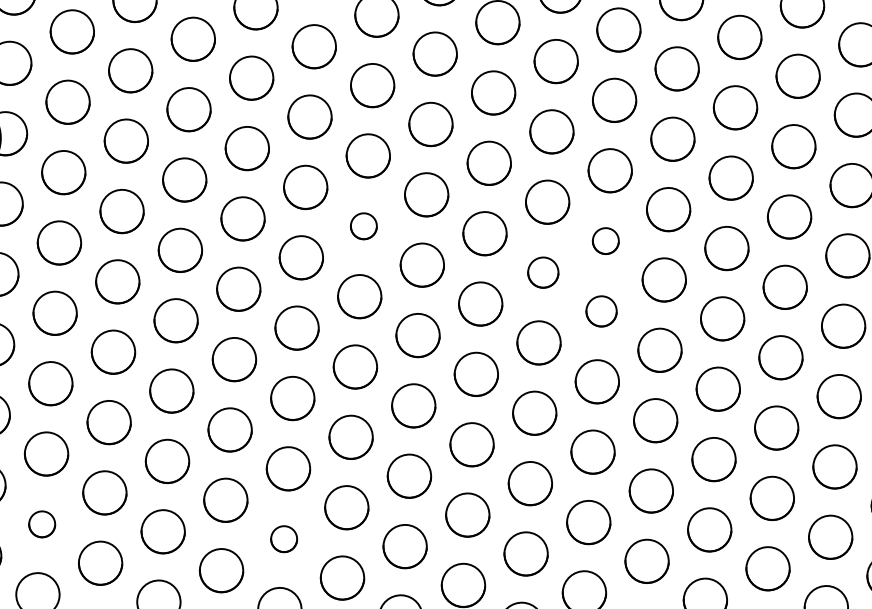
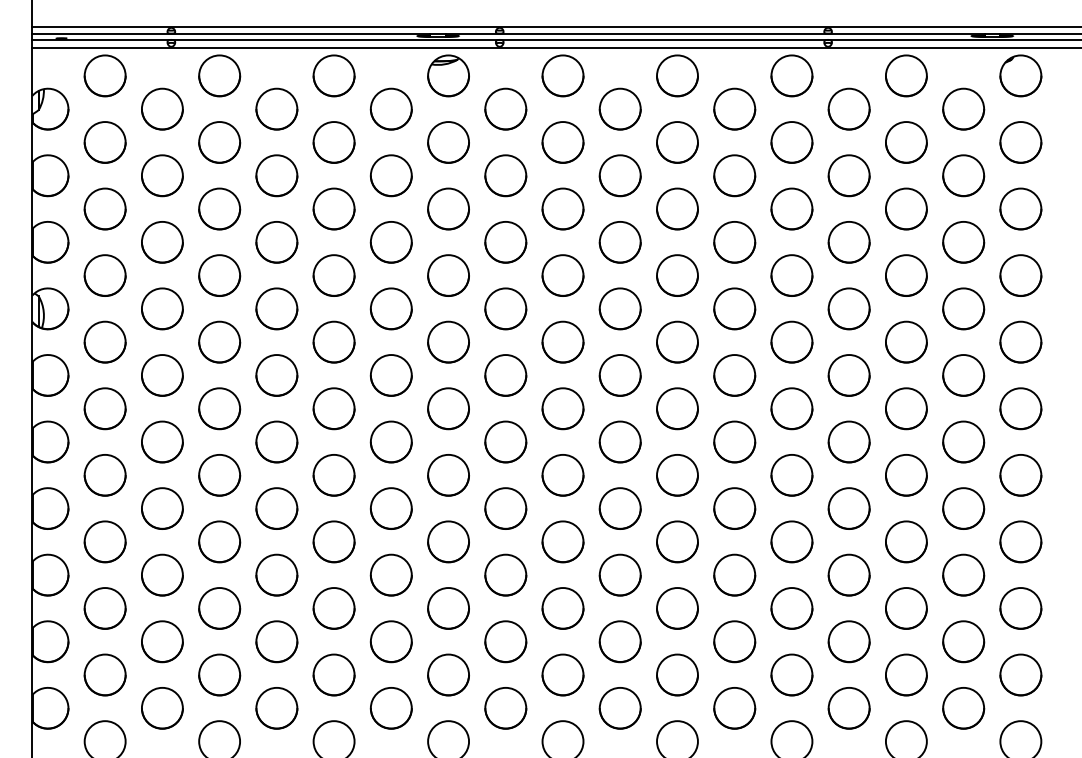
part: (363, 226) -> (390, 375), size x1.67
part: (605, 241) -> (619, 375), size x1.67
part: (542, 272) -> (562, 408), size x1.43
part: (600, 310) -> (619, 441), size x1.43
part: (41, 523) -> (104, 674), size x1.67
part: (283, 538) -> (333, 674), size x1.67

